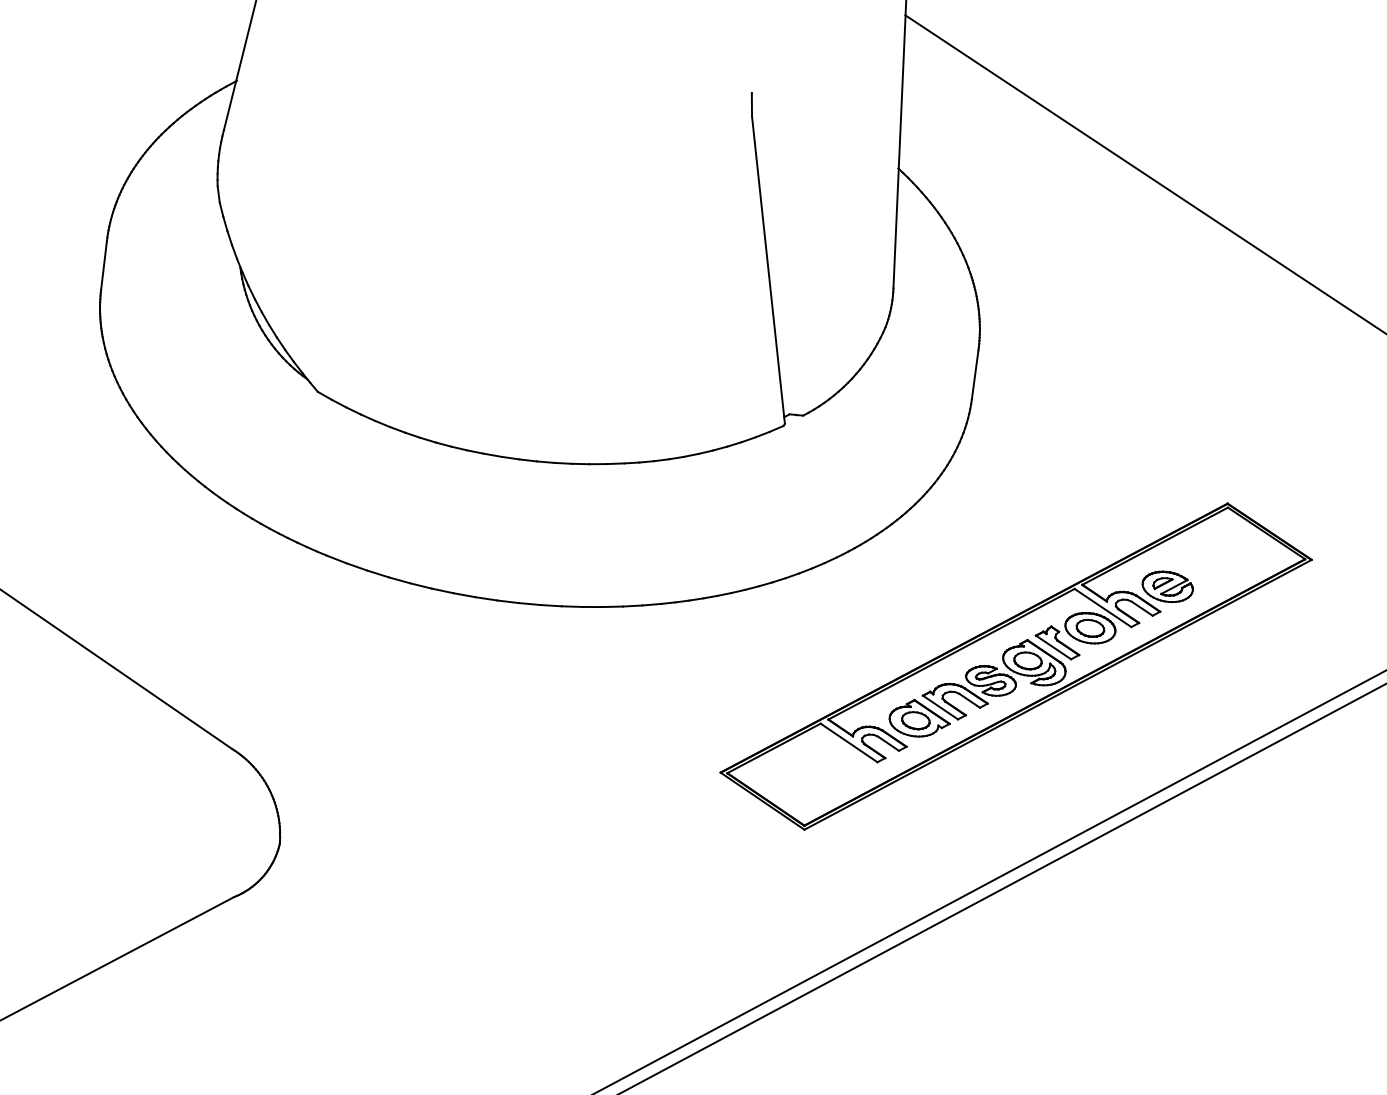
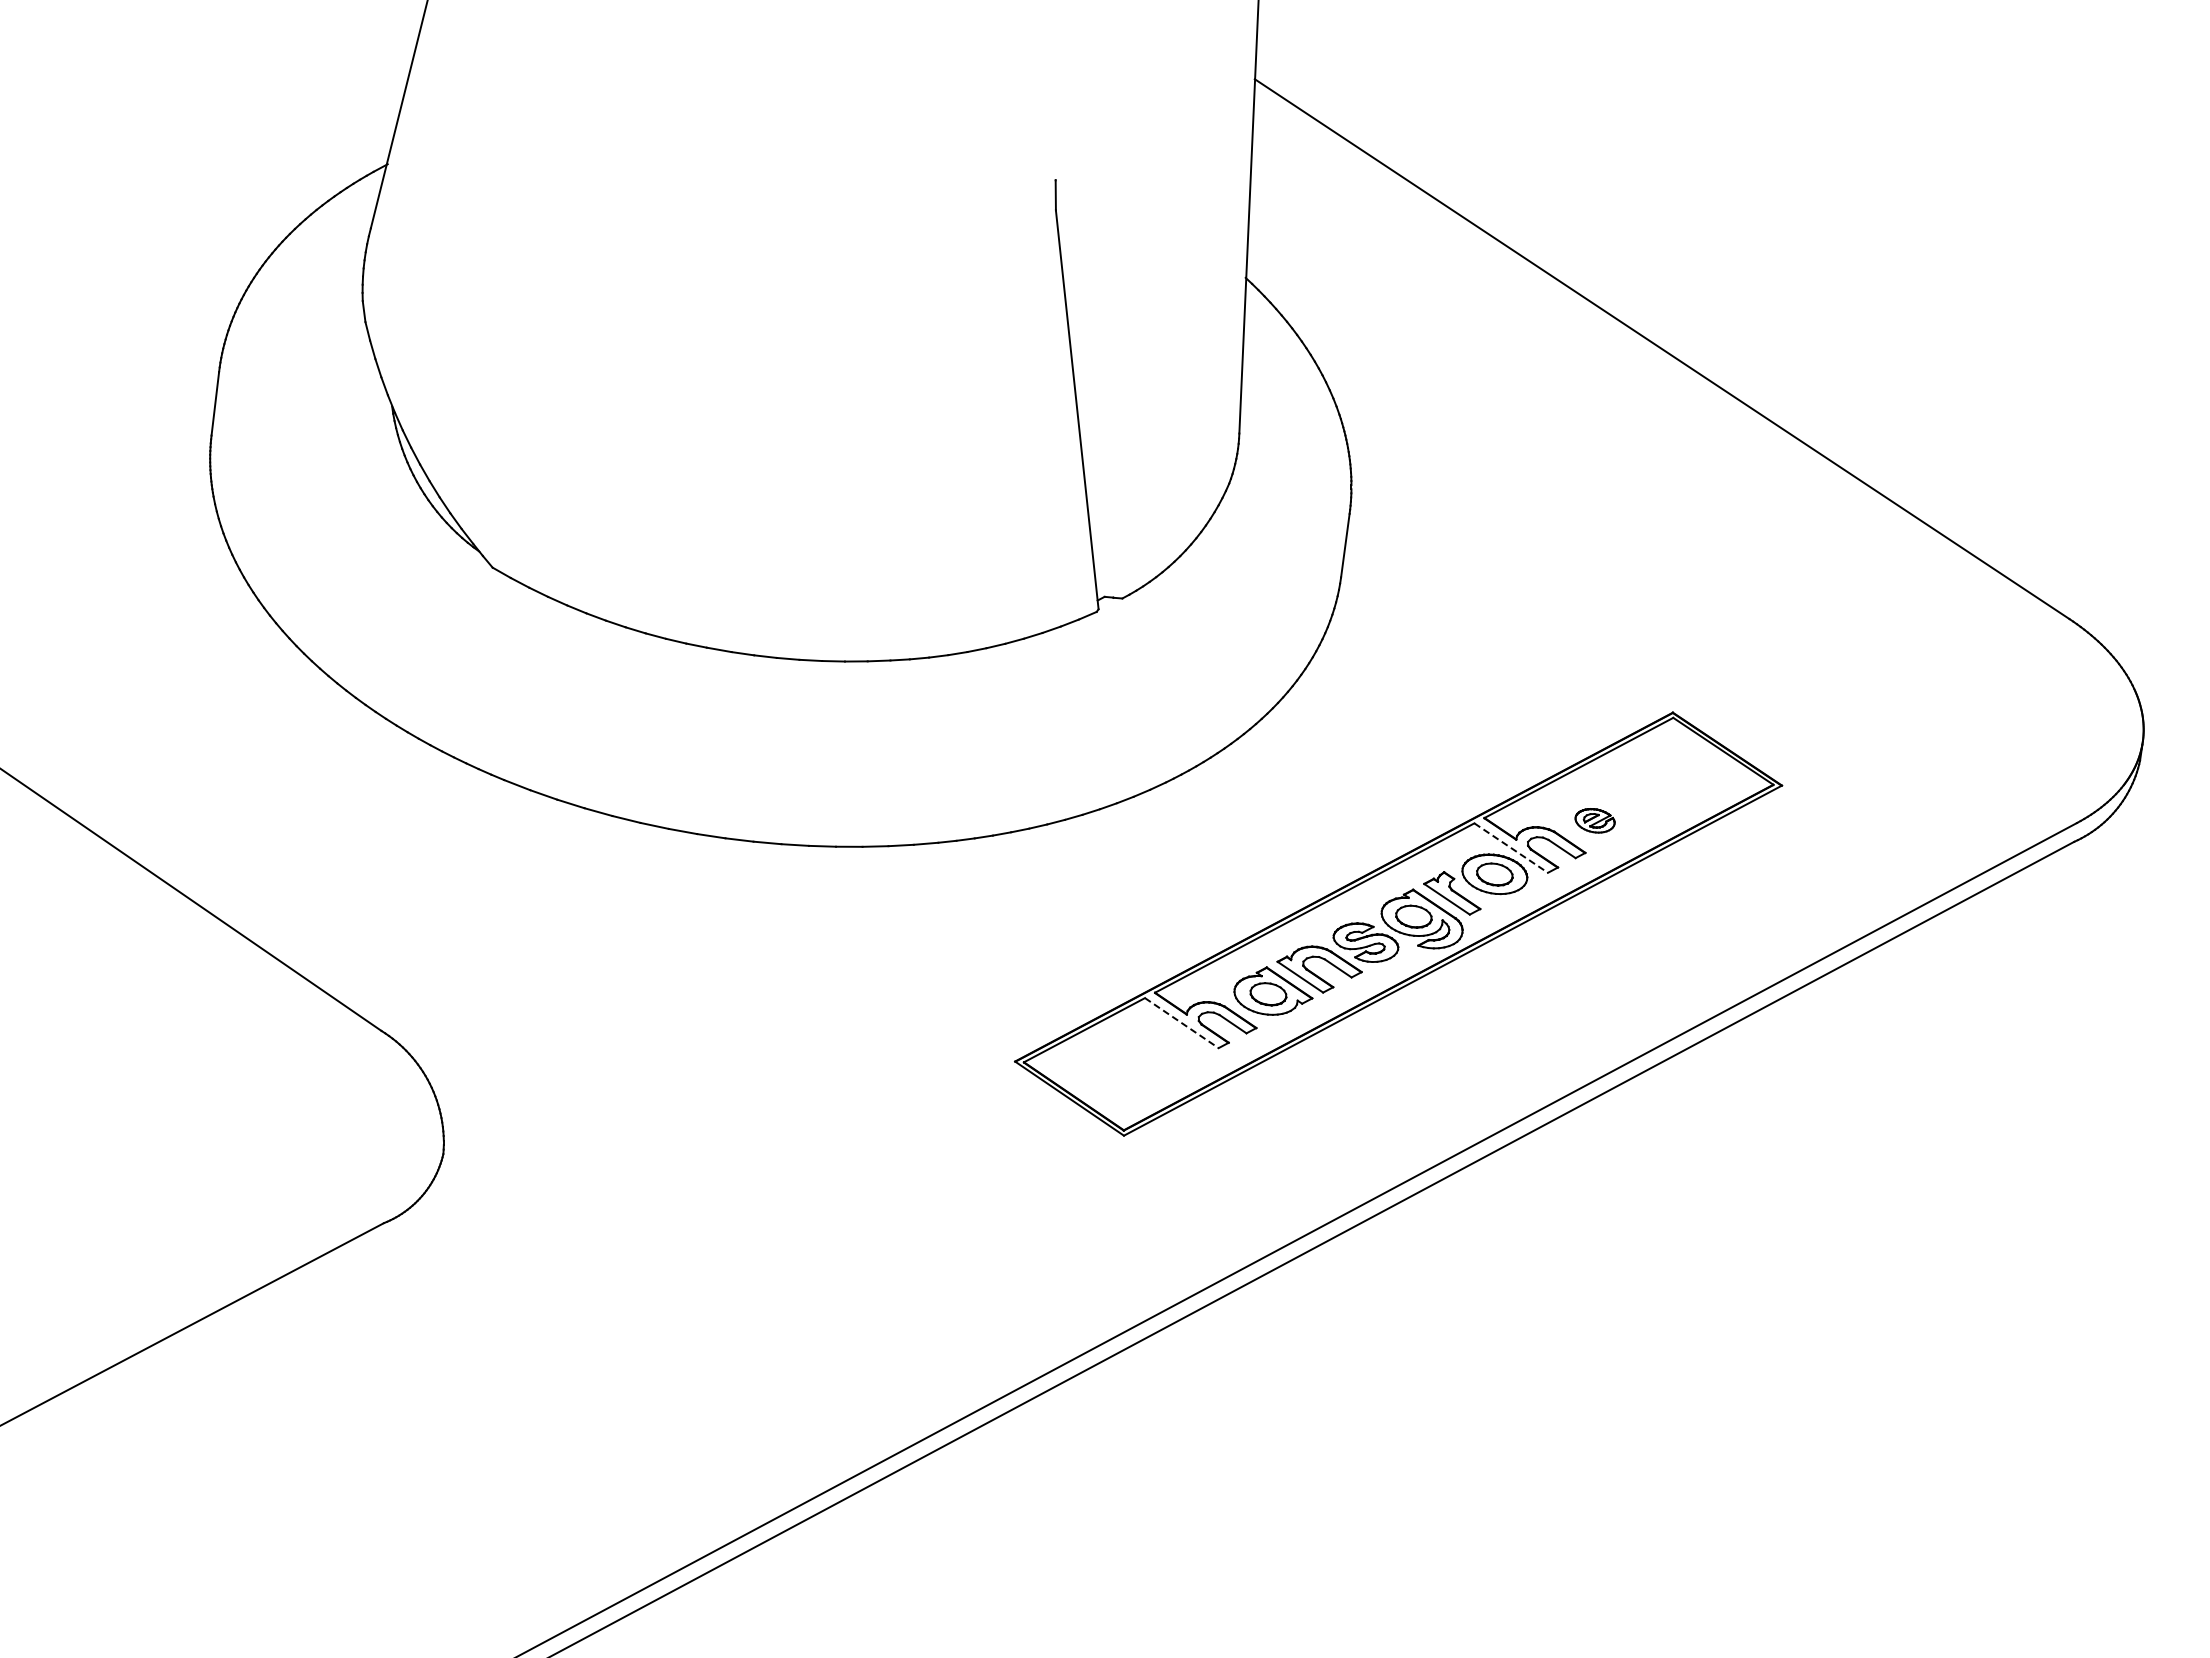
part: (1167, 586) -> (1594, 820), size x0.6
line: (1103, 608) -> (1511, 848), solid -> dashed
line: (848, 743) -> (1181, 1023), solid -> dashed

